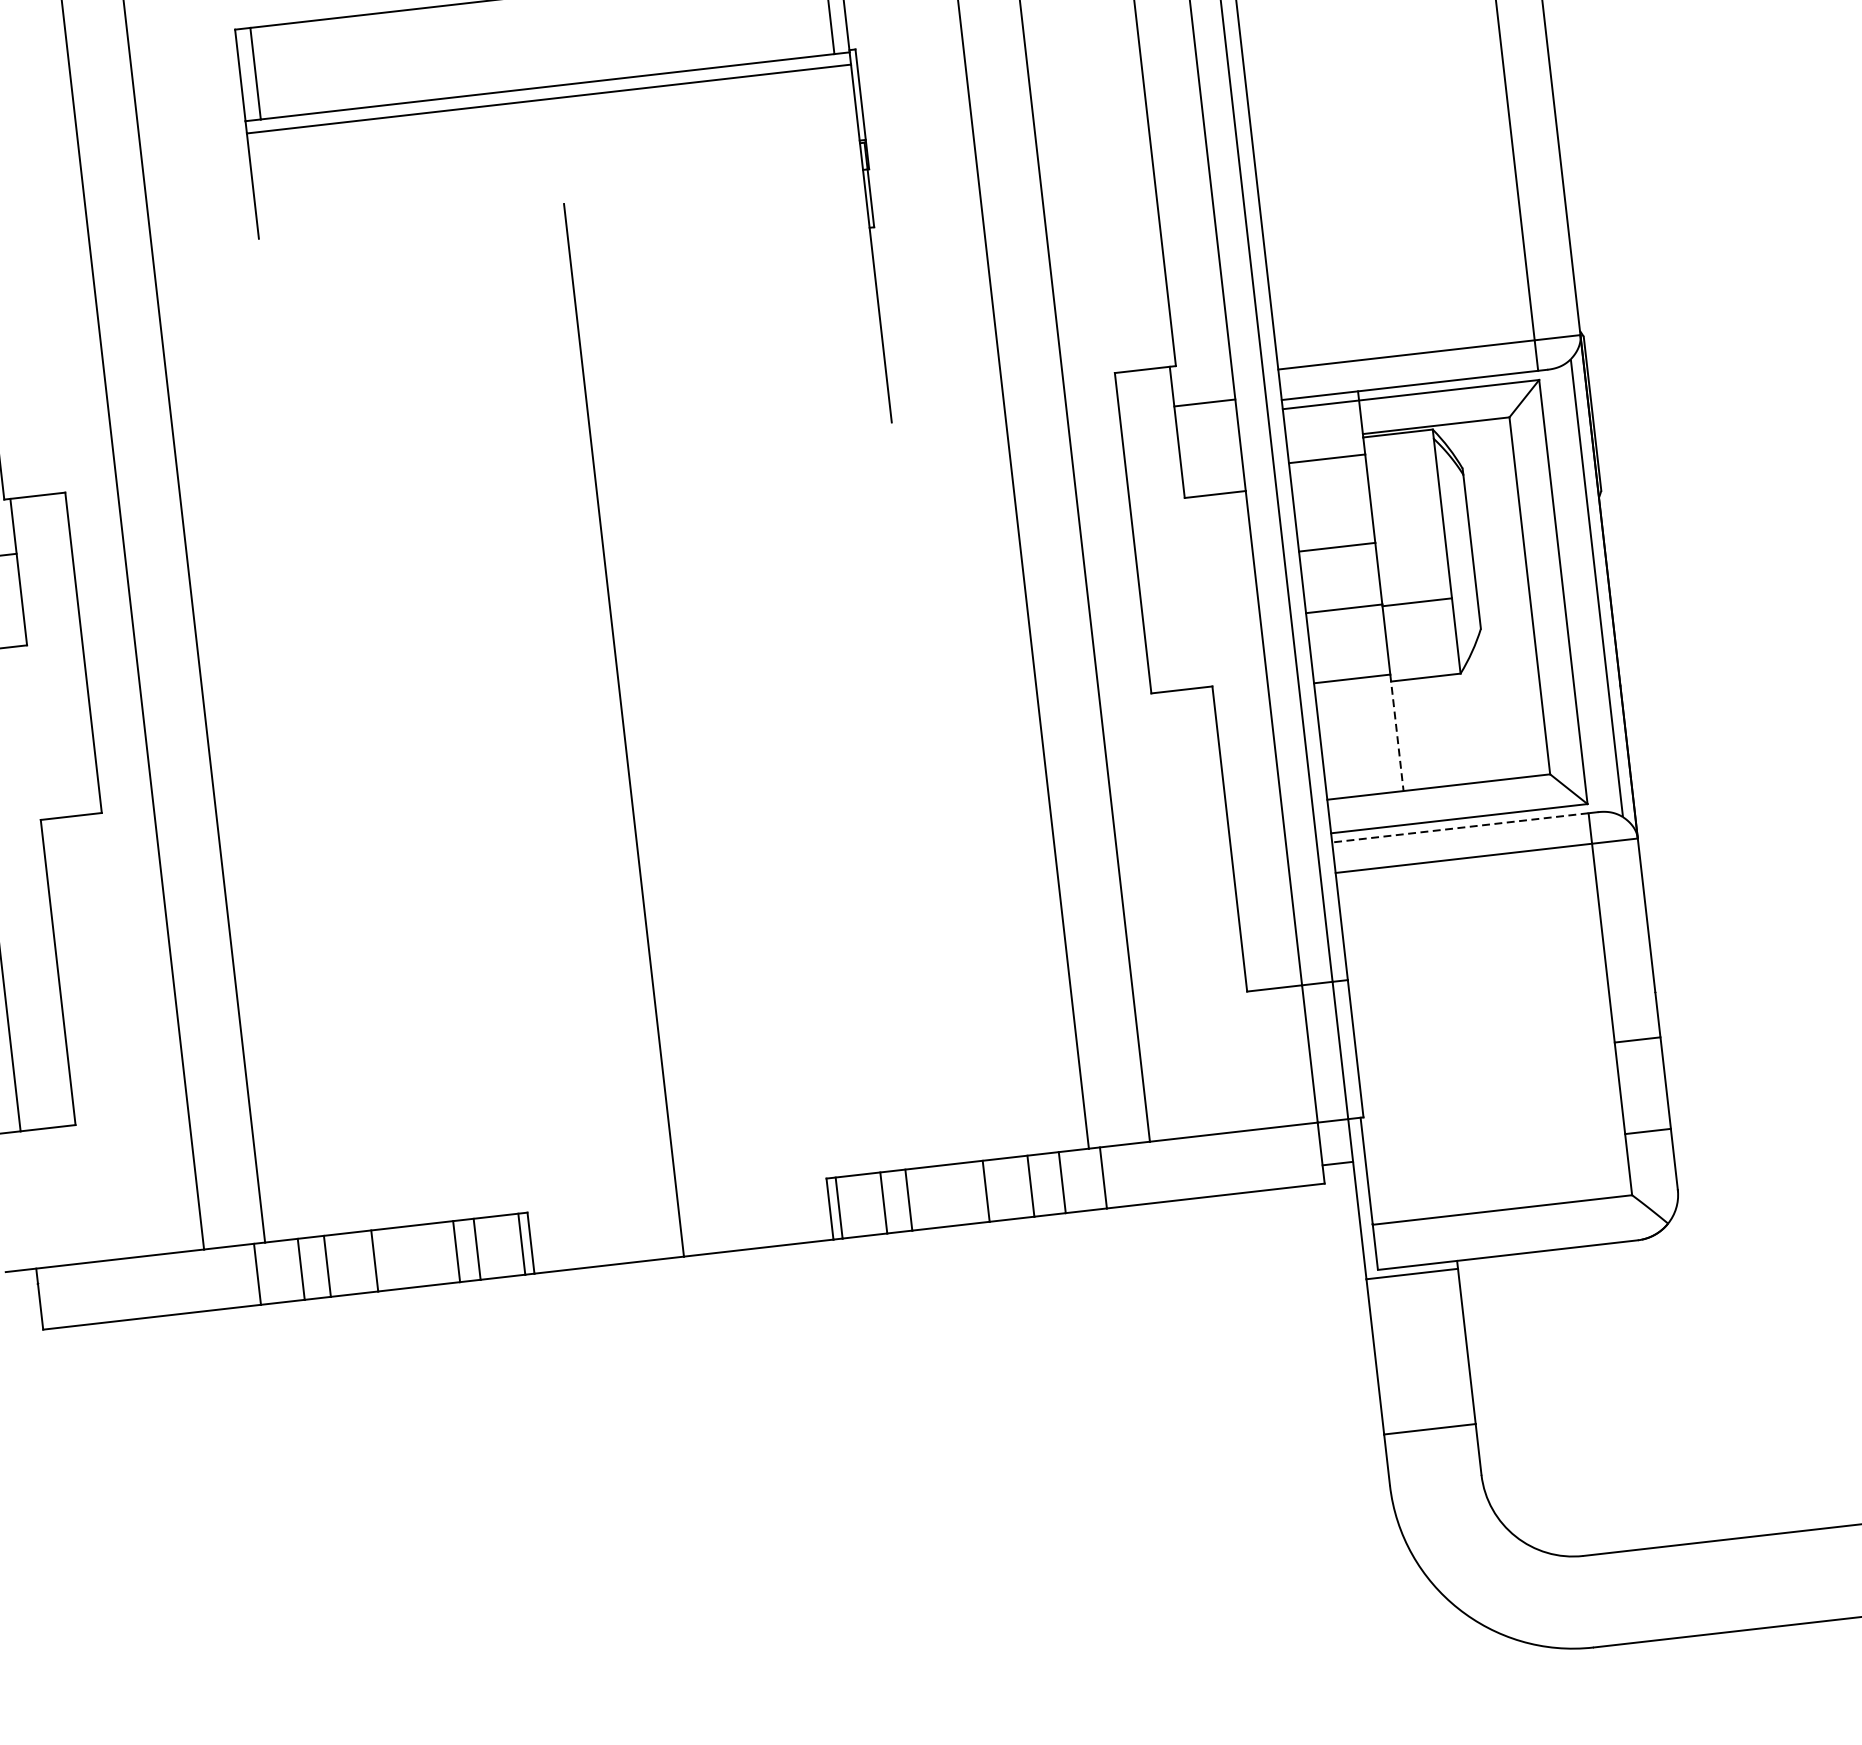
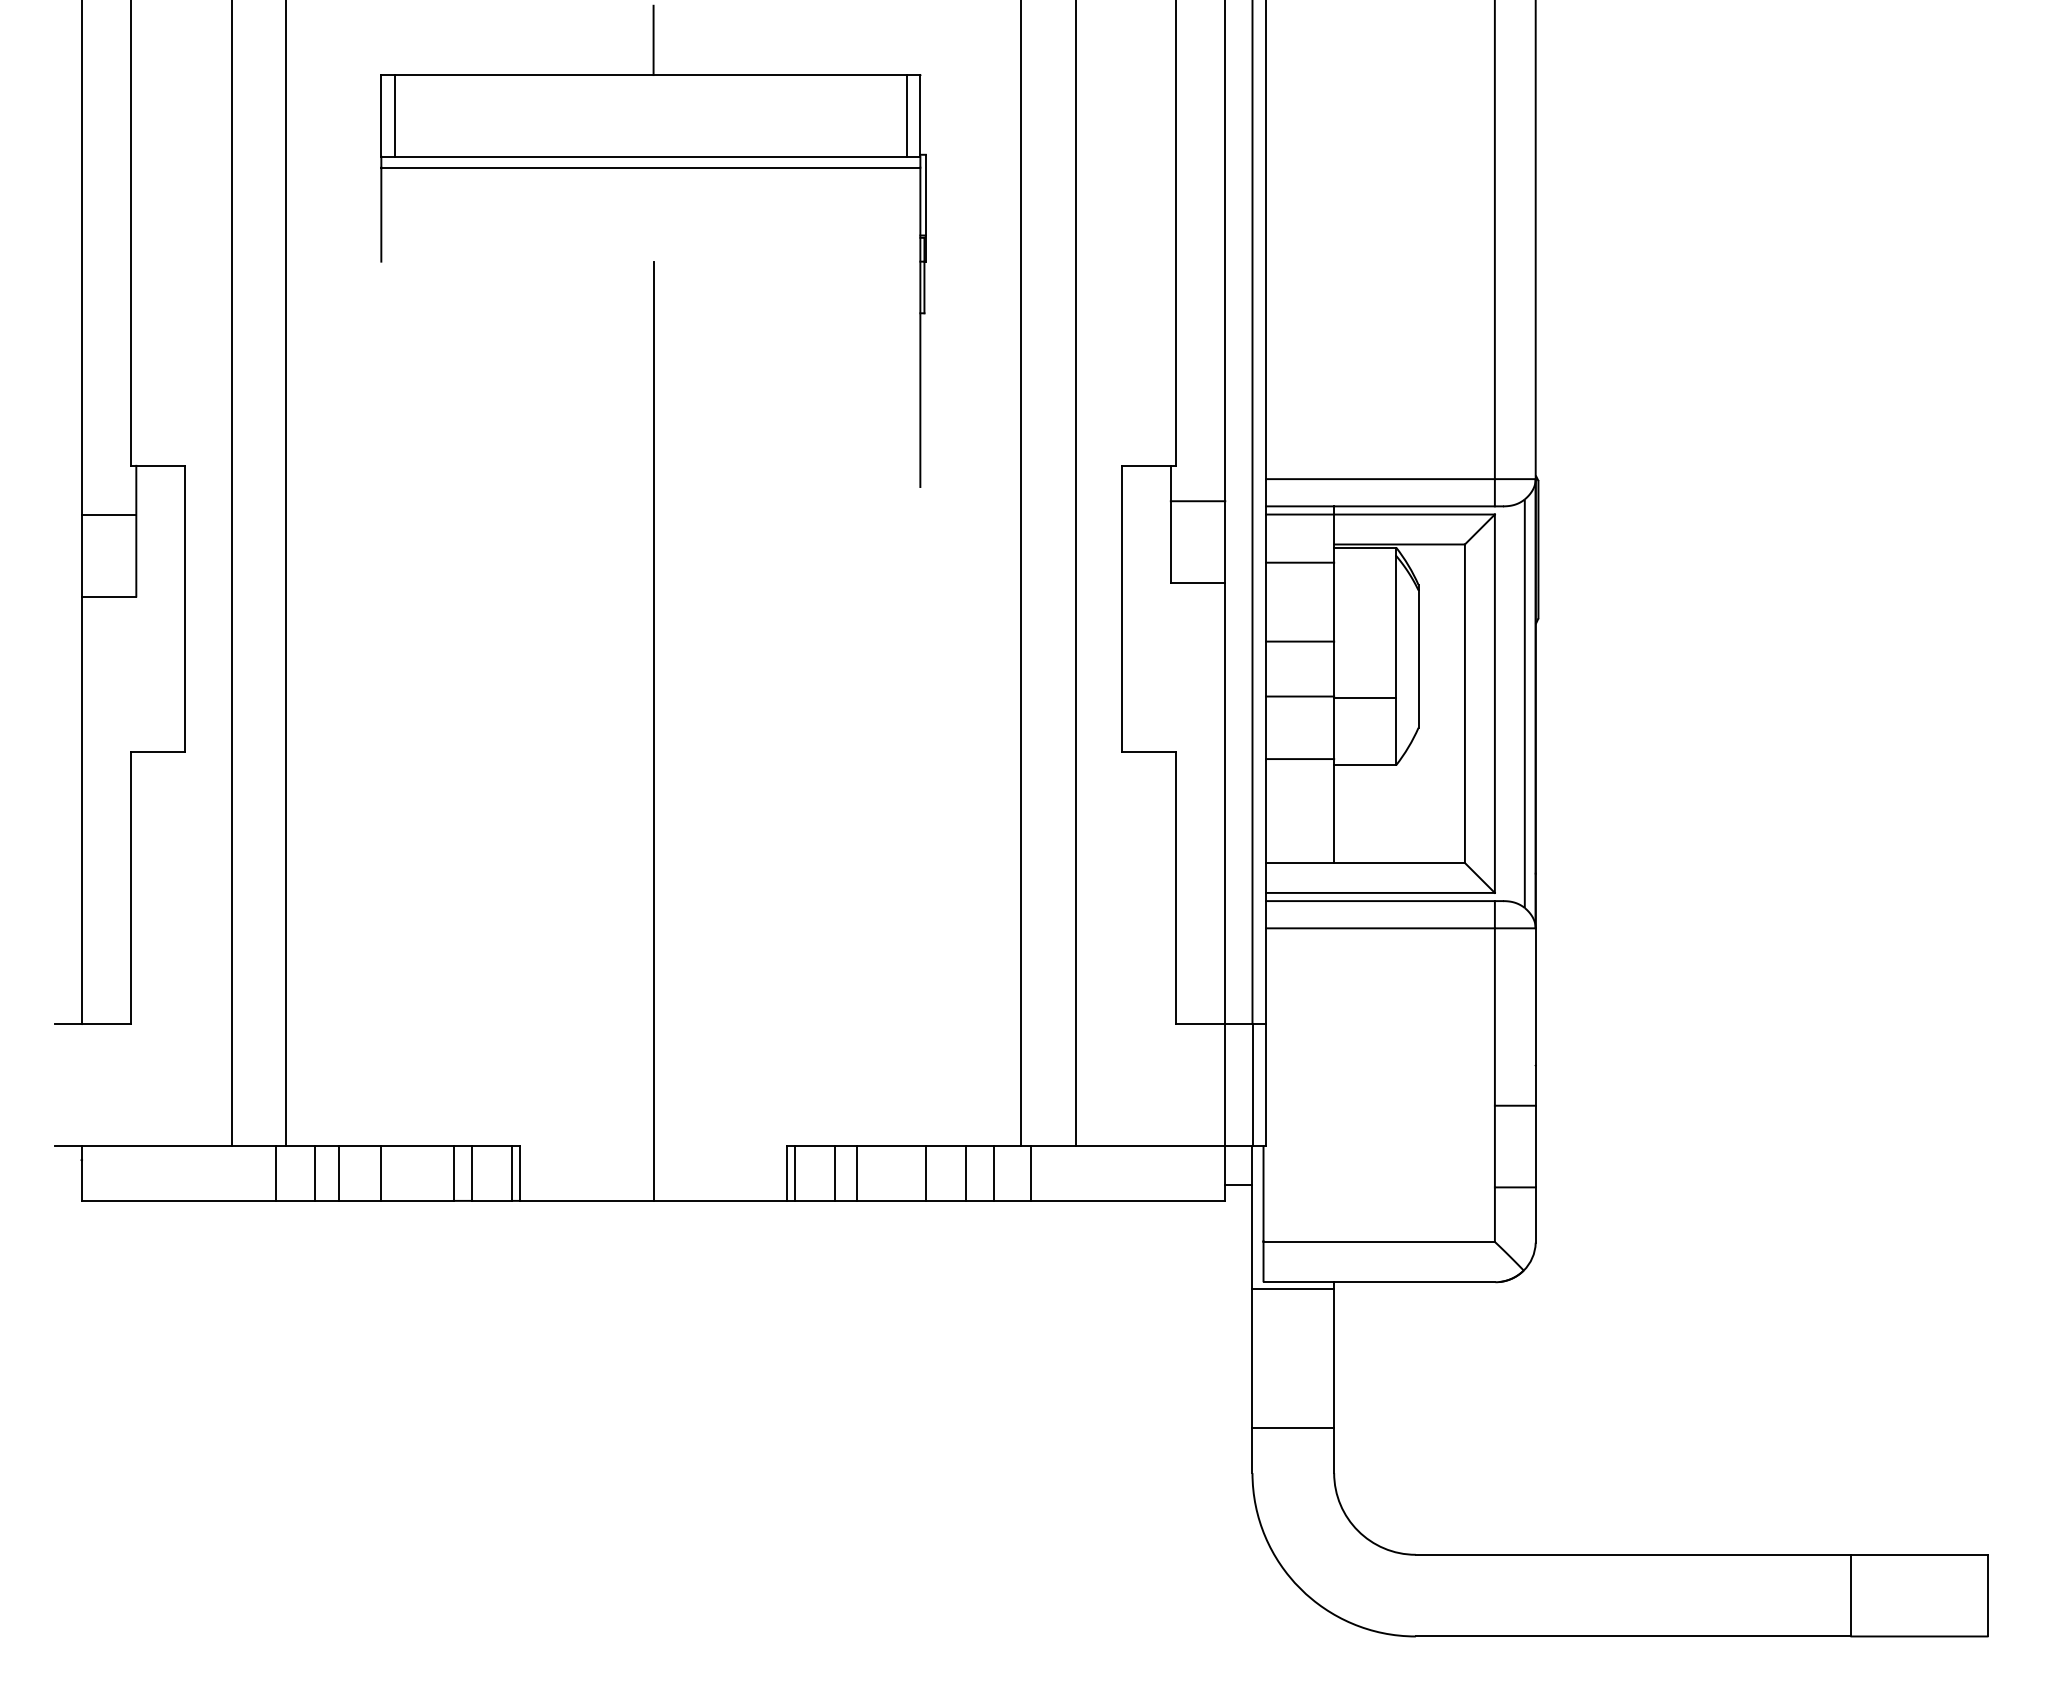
line: (1397, 733) -> (1334, 811), dashed -> solid
line: (1459, 828) -> (1379, 901), dashed -> solid

